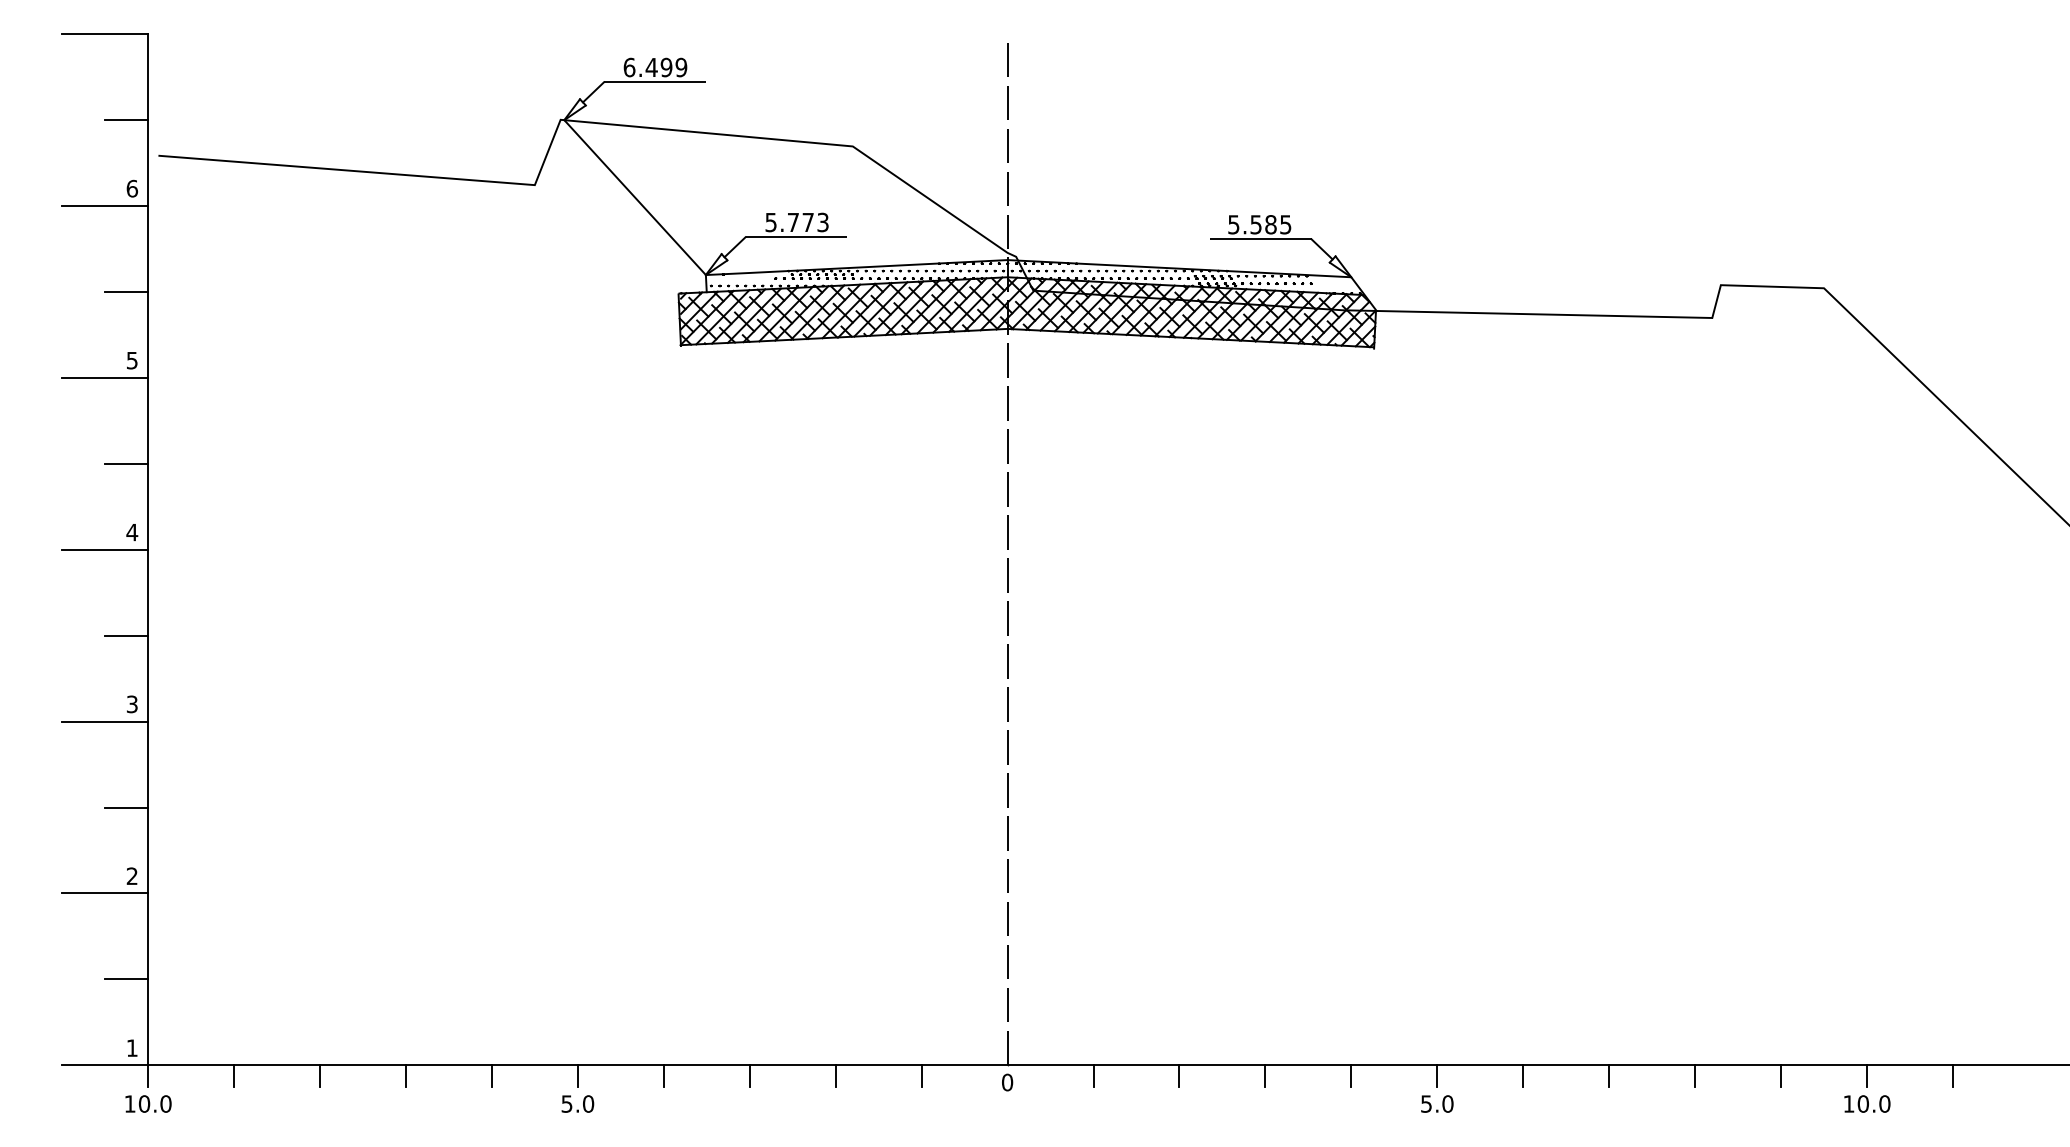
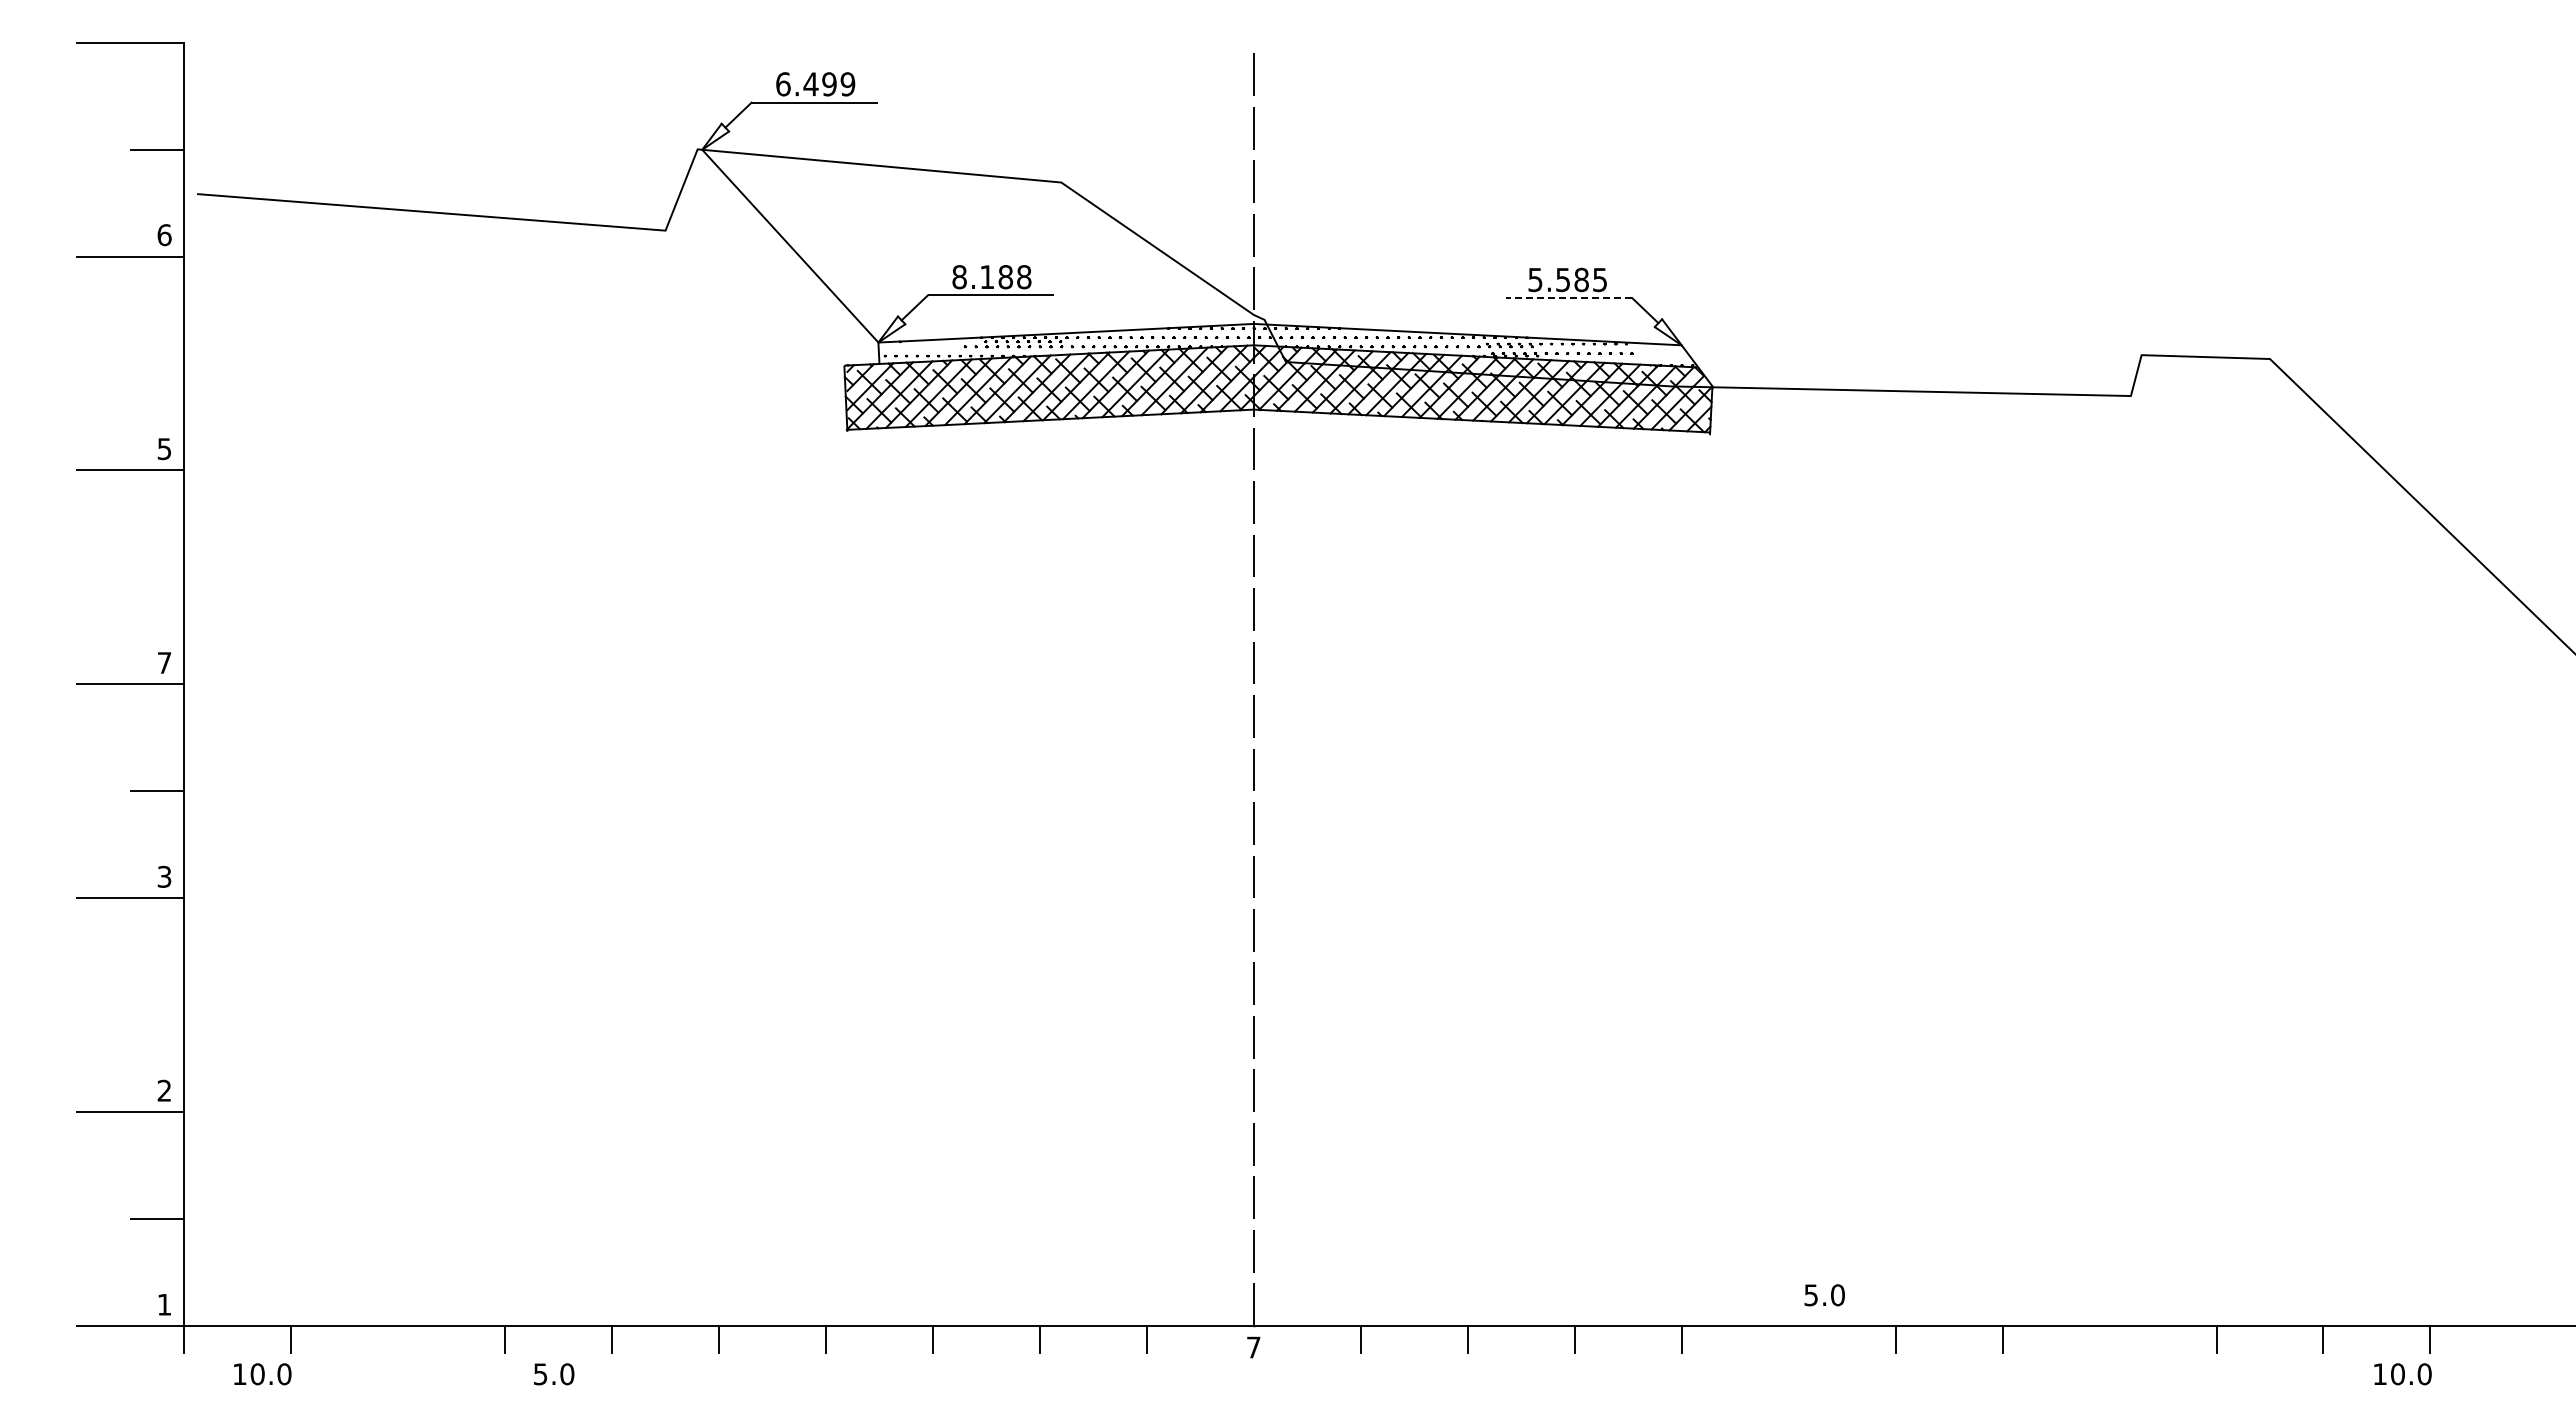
text: (796, 222) -> (991, 277), 5.773 -> 8.188
line: (1260, 239) -> (1568, 298), solid -> dashed
line: (126, 291) -> (157, 363), removed
line: (126, 463) -> (157, 577), removed
text: (132, 532) -> (164, 662), 4 -> 7
line: (126, 807) -> (157, 1005), removed
line: (320, 1076) -> (398, 1339), removed
line: (1437, 1076) -> (1788, 1339), removed
line: (1695, 1076) -> (2109, 1339), removed
text: (1007, 1082) -> (1253, 1347), 0 -> 7
text: (148, 1104) -> (262, 1374), moved
text: (578, 1104) -> (554, 1374), moved
text: (1437, 1104) -> (1824, 1295), moved
text: (1867, 1104) -> (2402, 1374), moved

